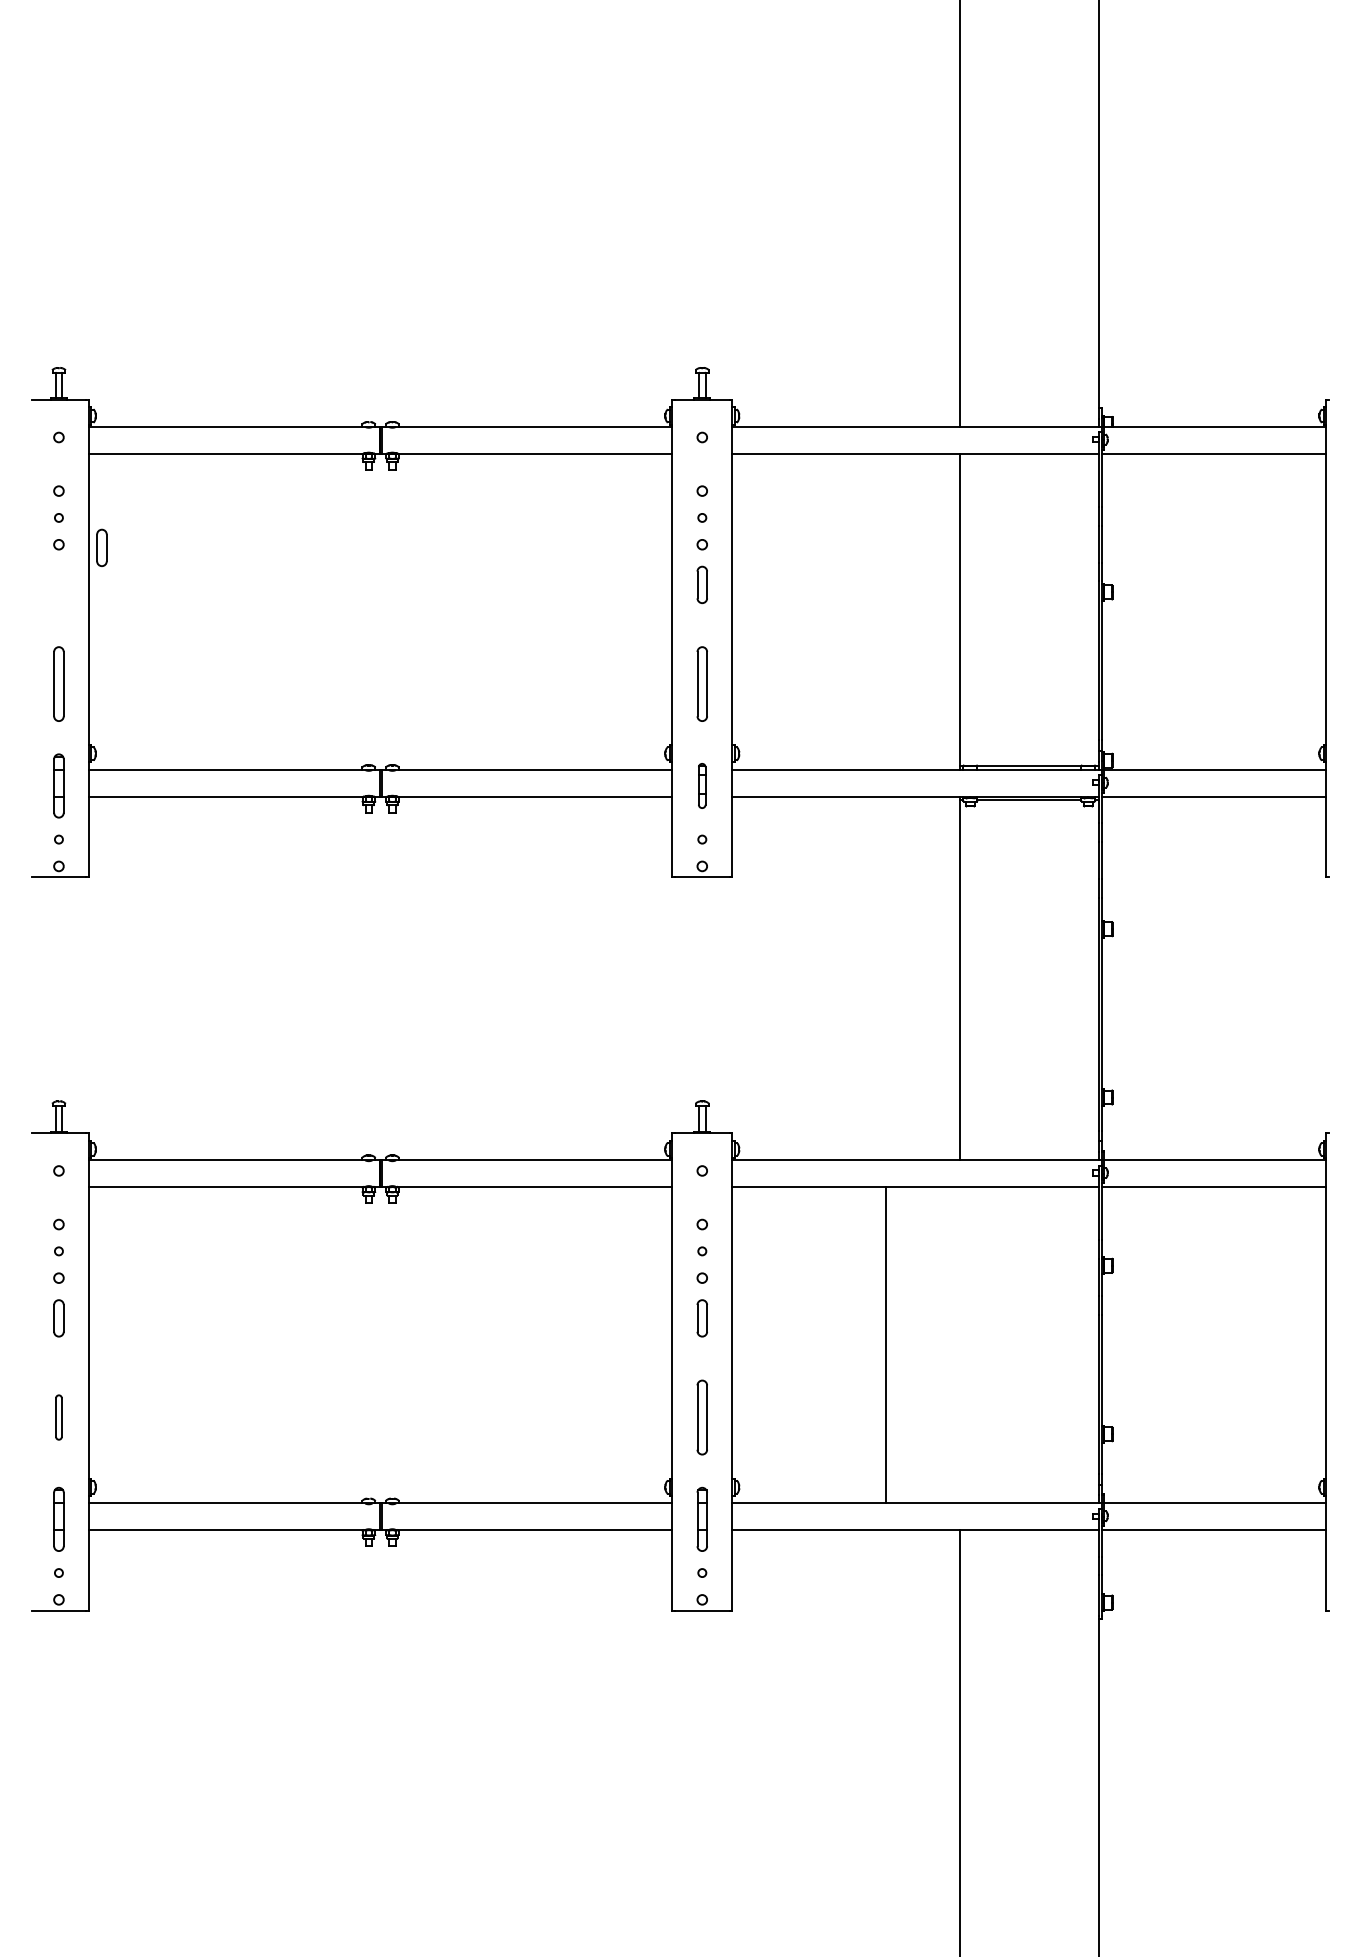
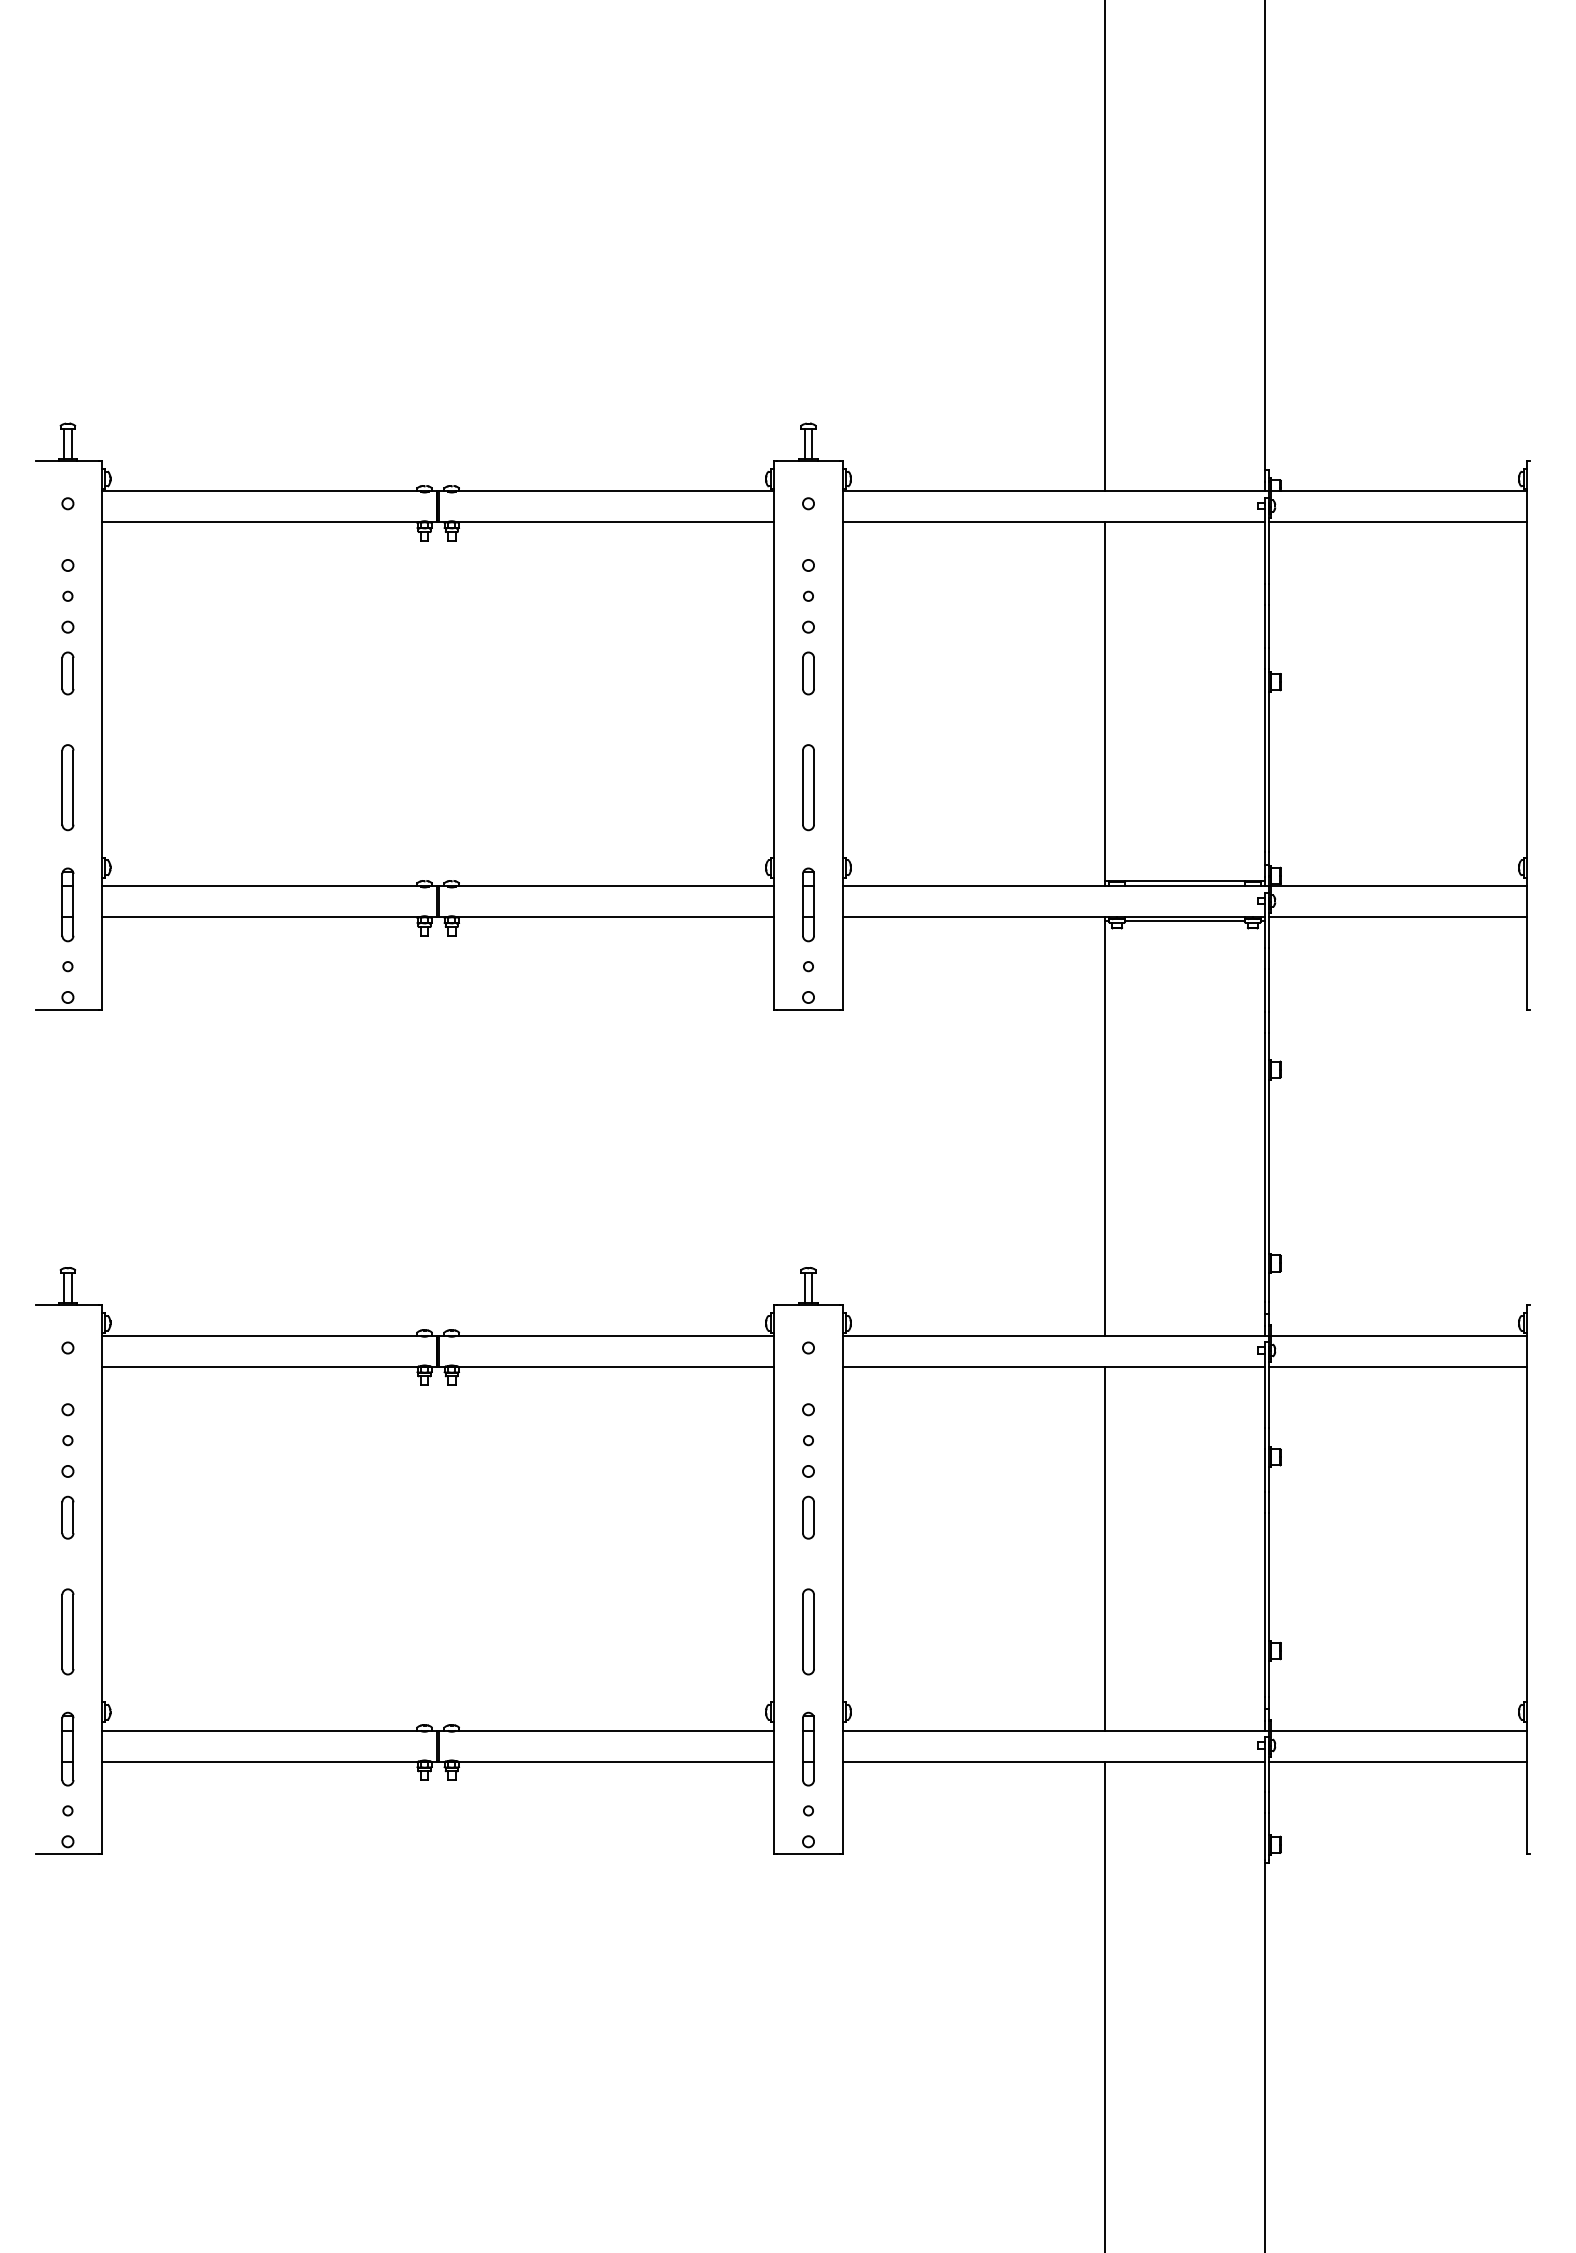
part: (101, 547) -> (67, 672), moved
part: (701, 785) -> (807, 904), size x1.43
line: (885, 1345) -> (1104, 1548), moved
part: (58, 1417) -> (67, 1631), size x1.67

